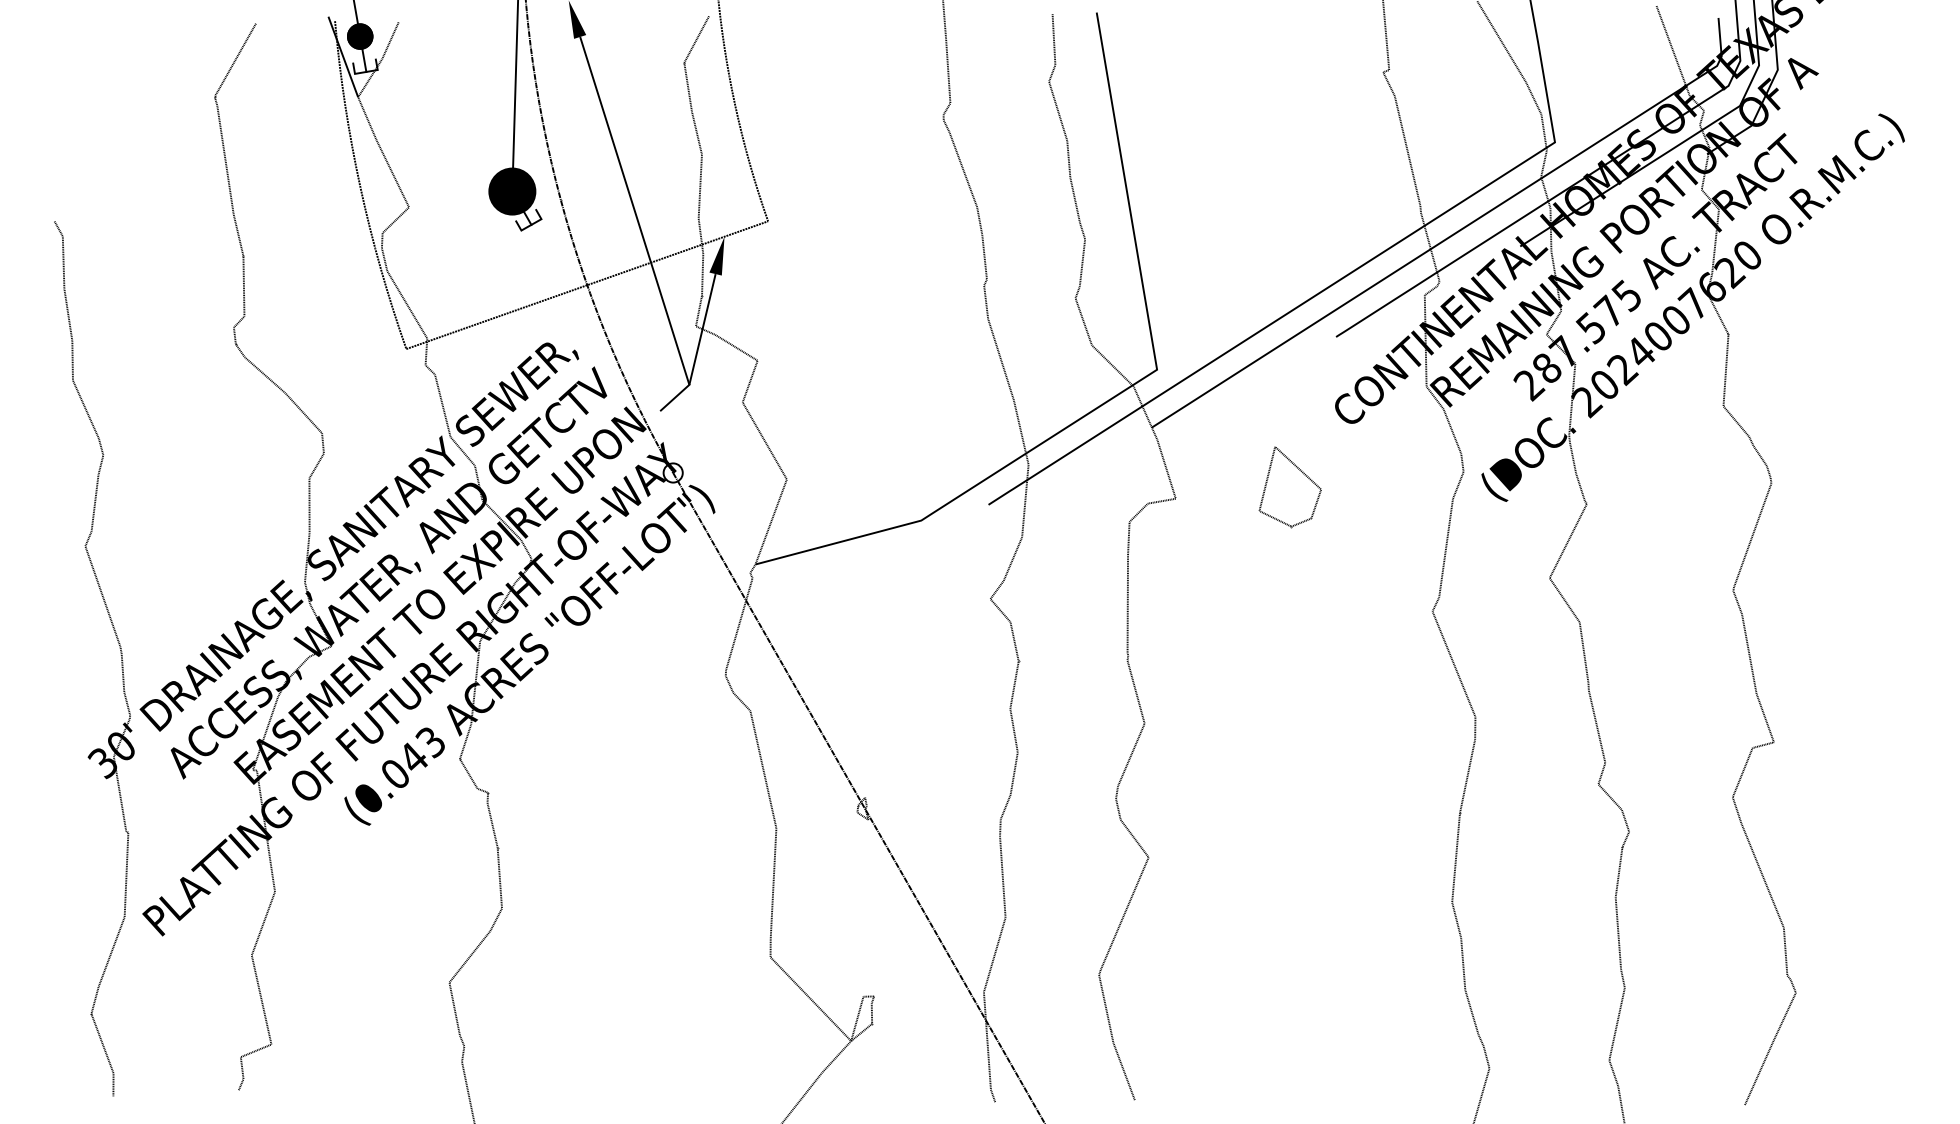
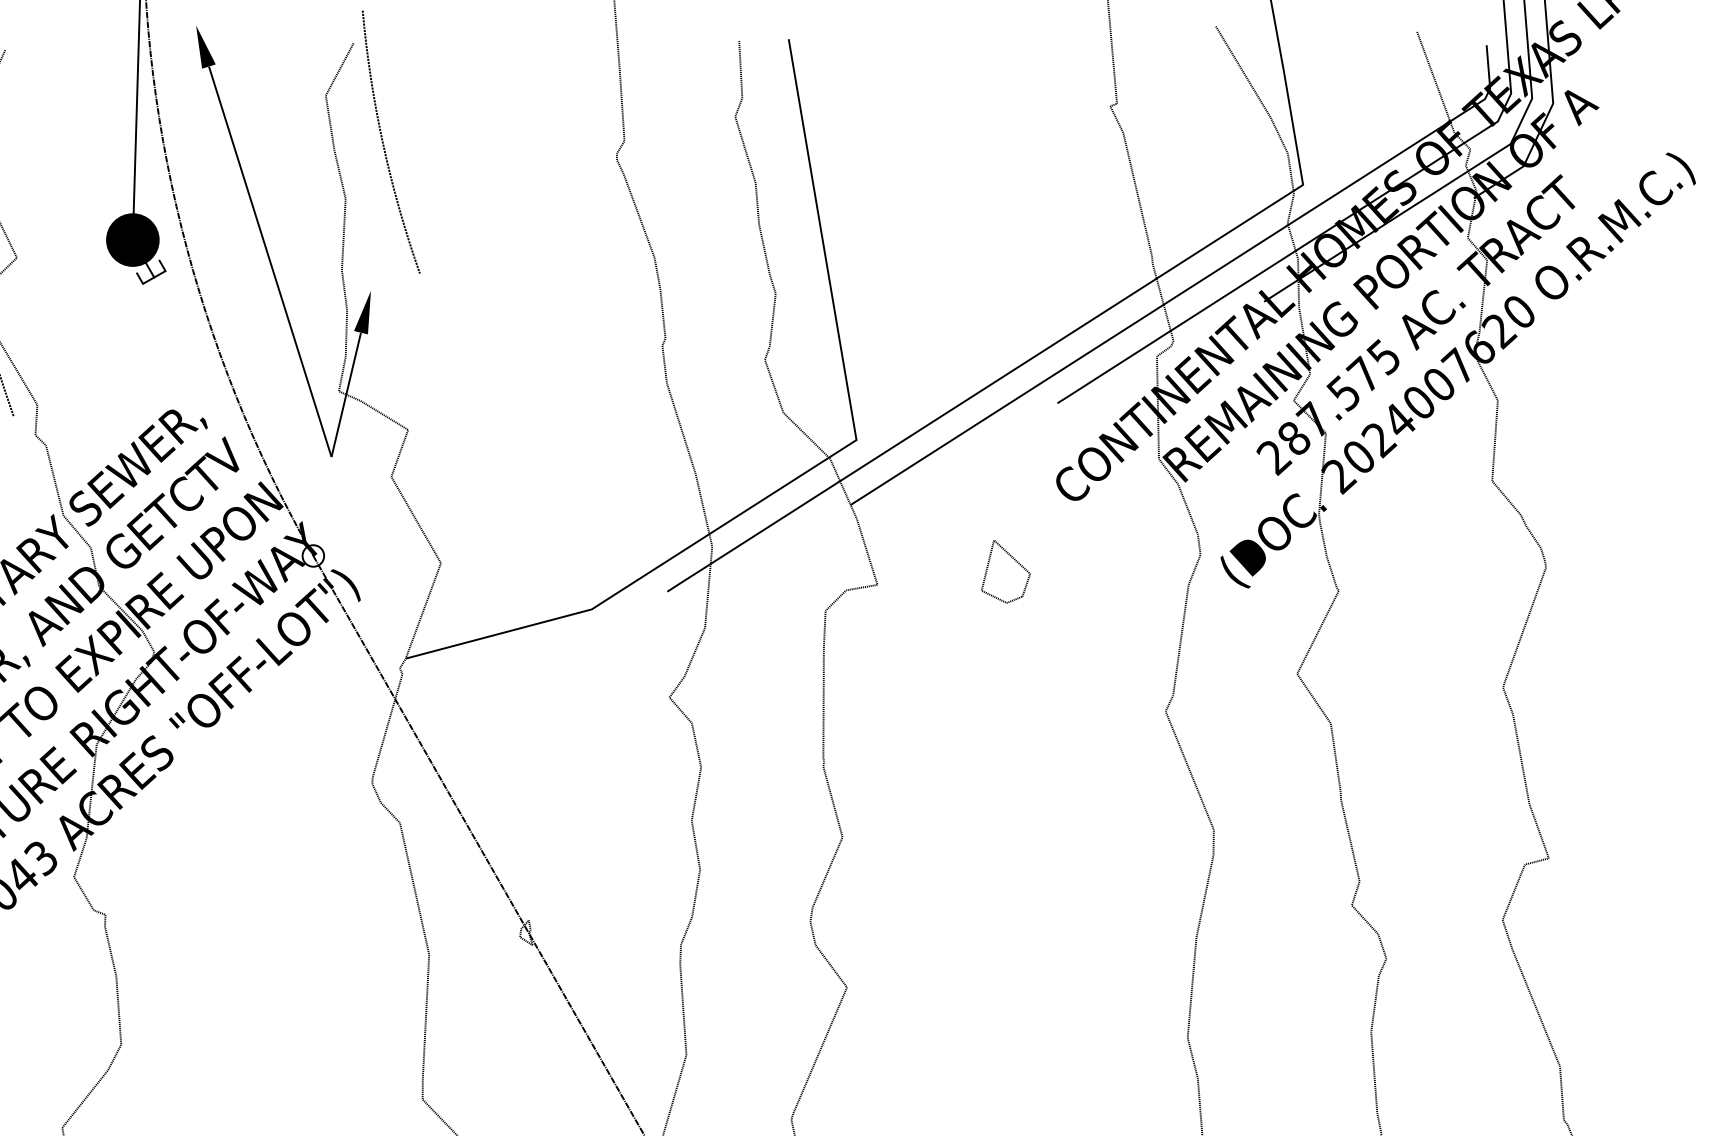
line: (587, 285) -> (217, 345), removed
line: (674, 397) -> (314, 471), removed
part: (1289, 487) -> (1005, 572), size x0.7

